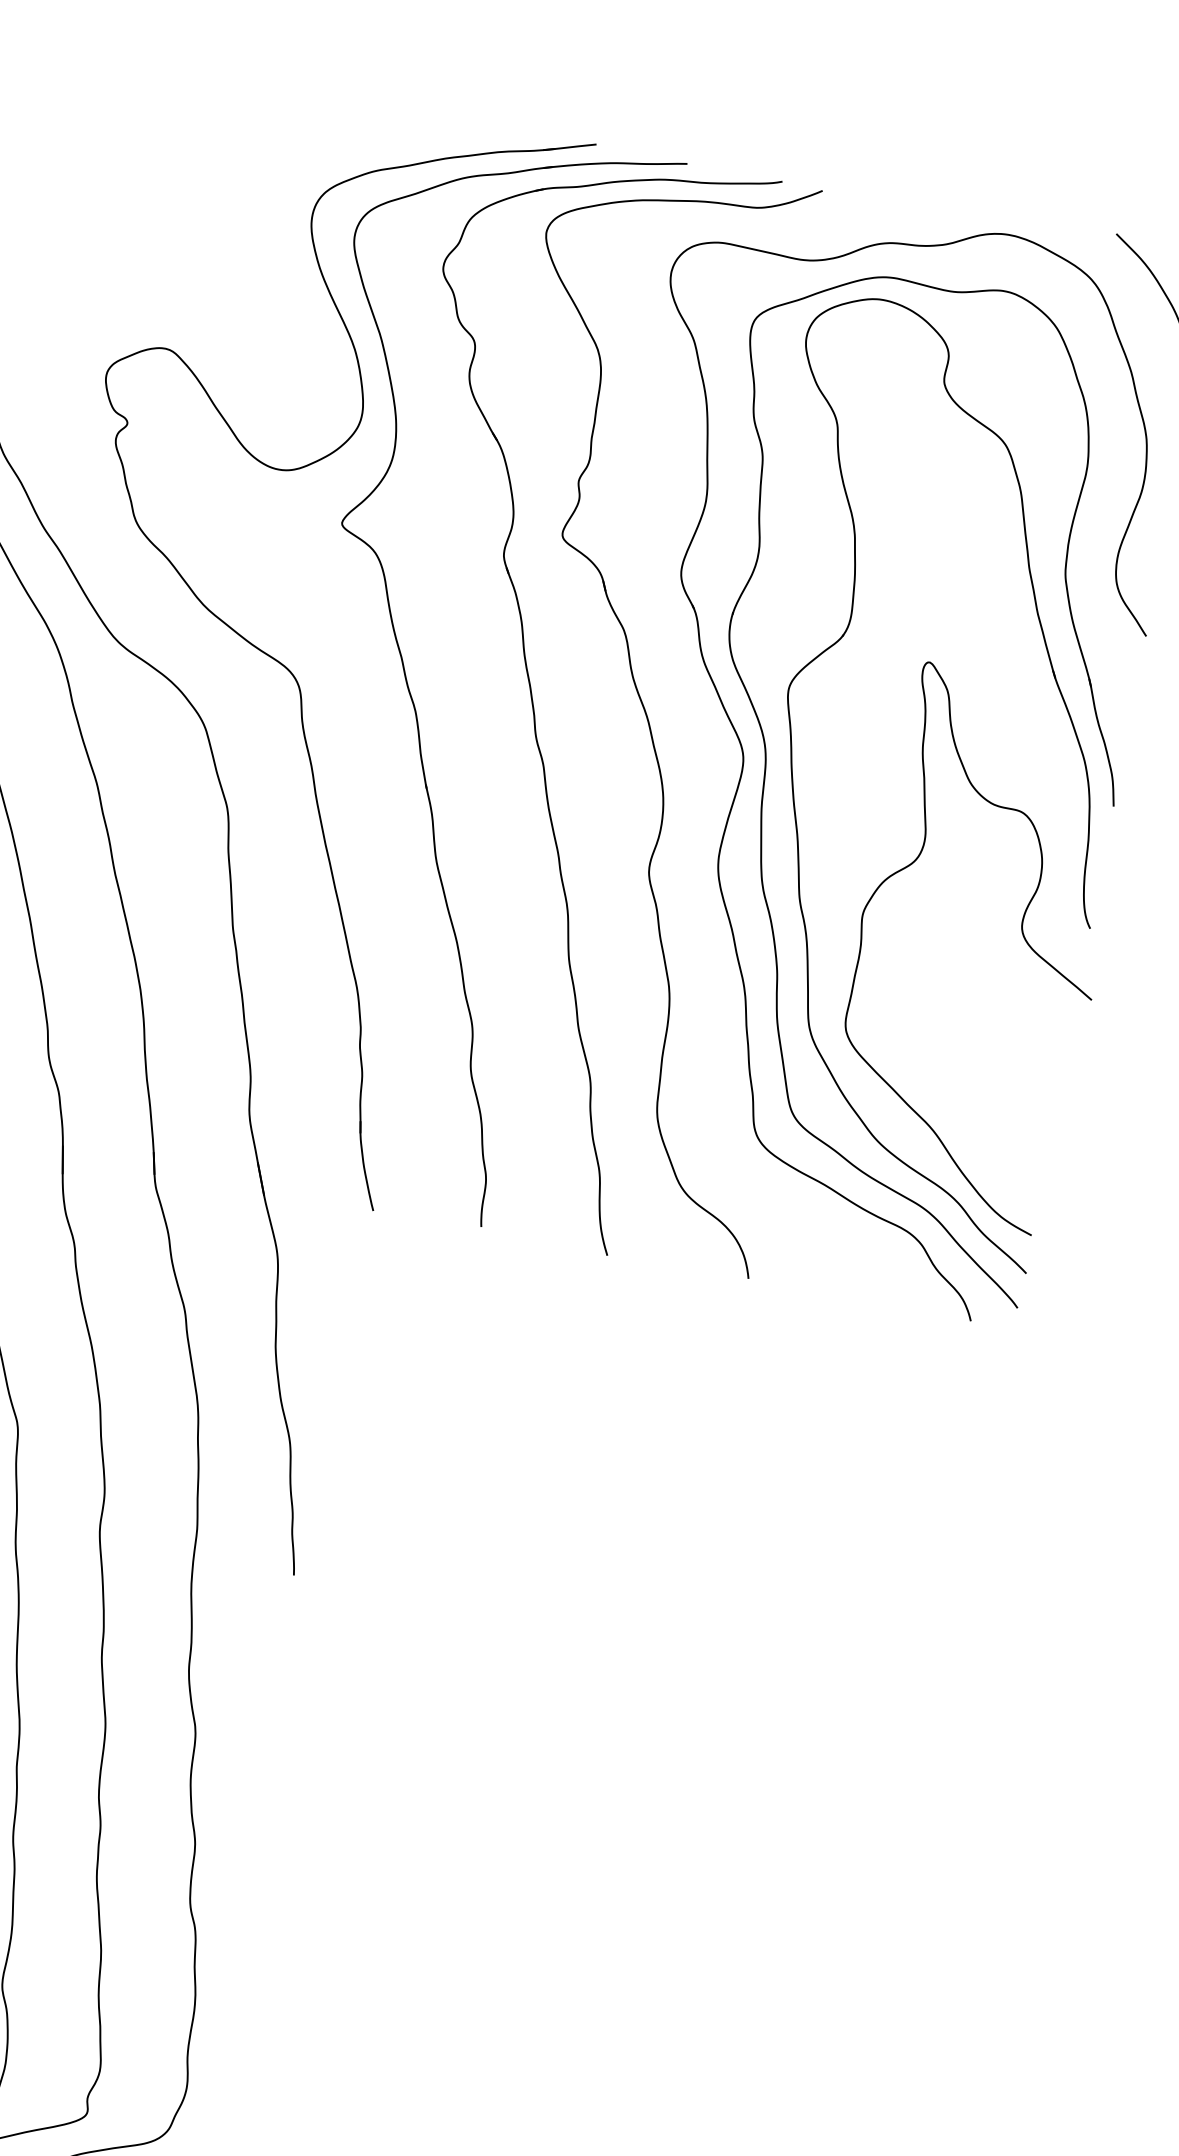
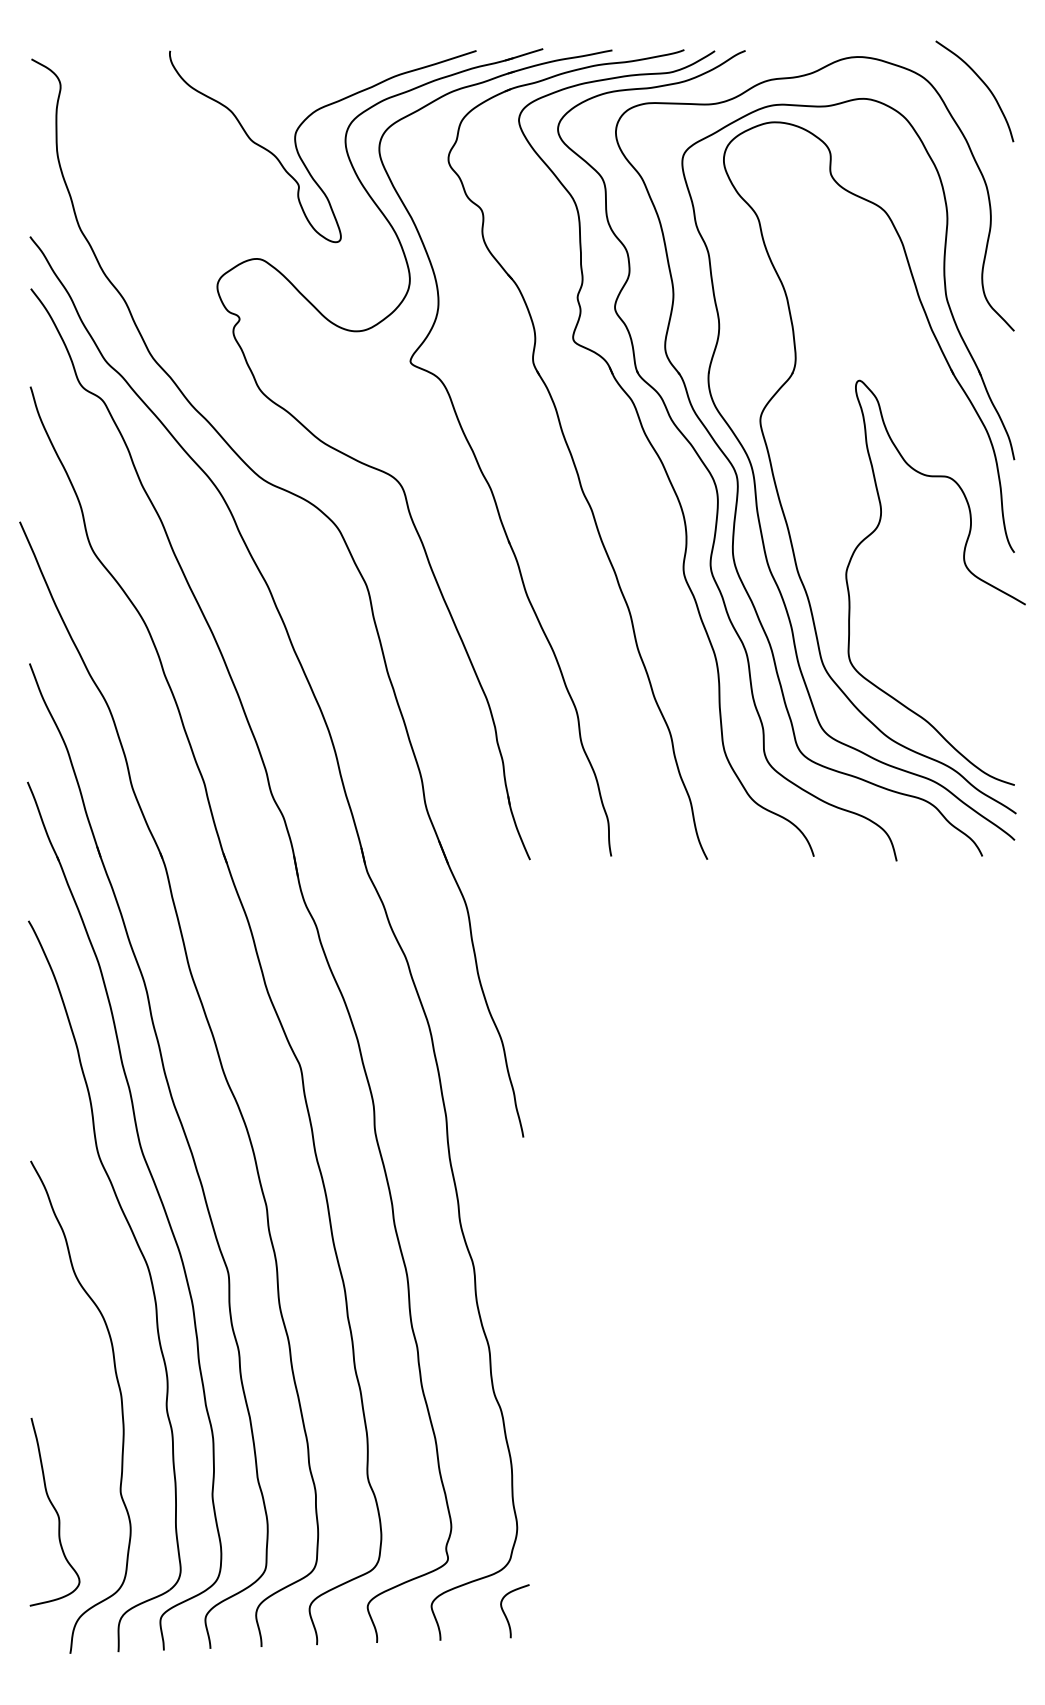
curve: (250, 226) -> (301, 157), added
part: (708, 739) -> (708, 468), added

